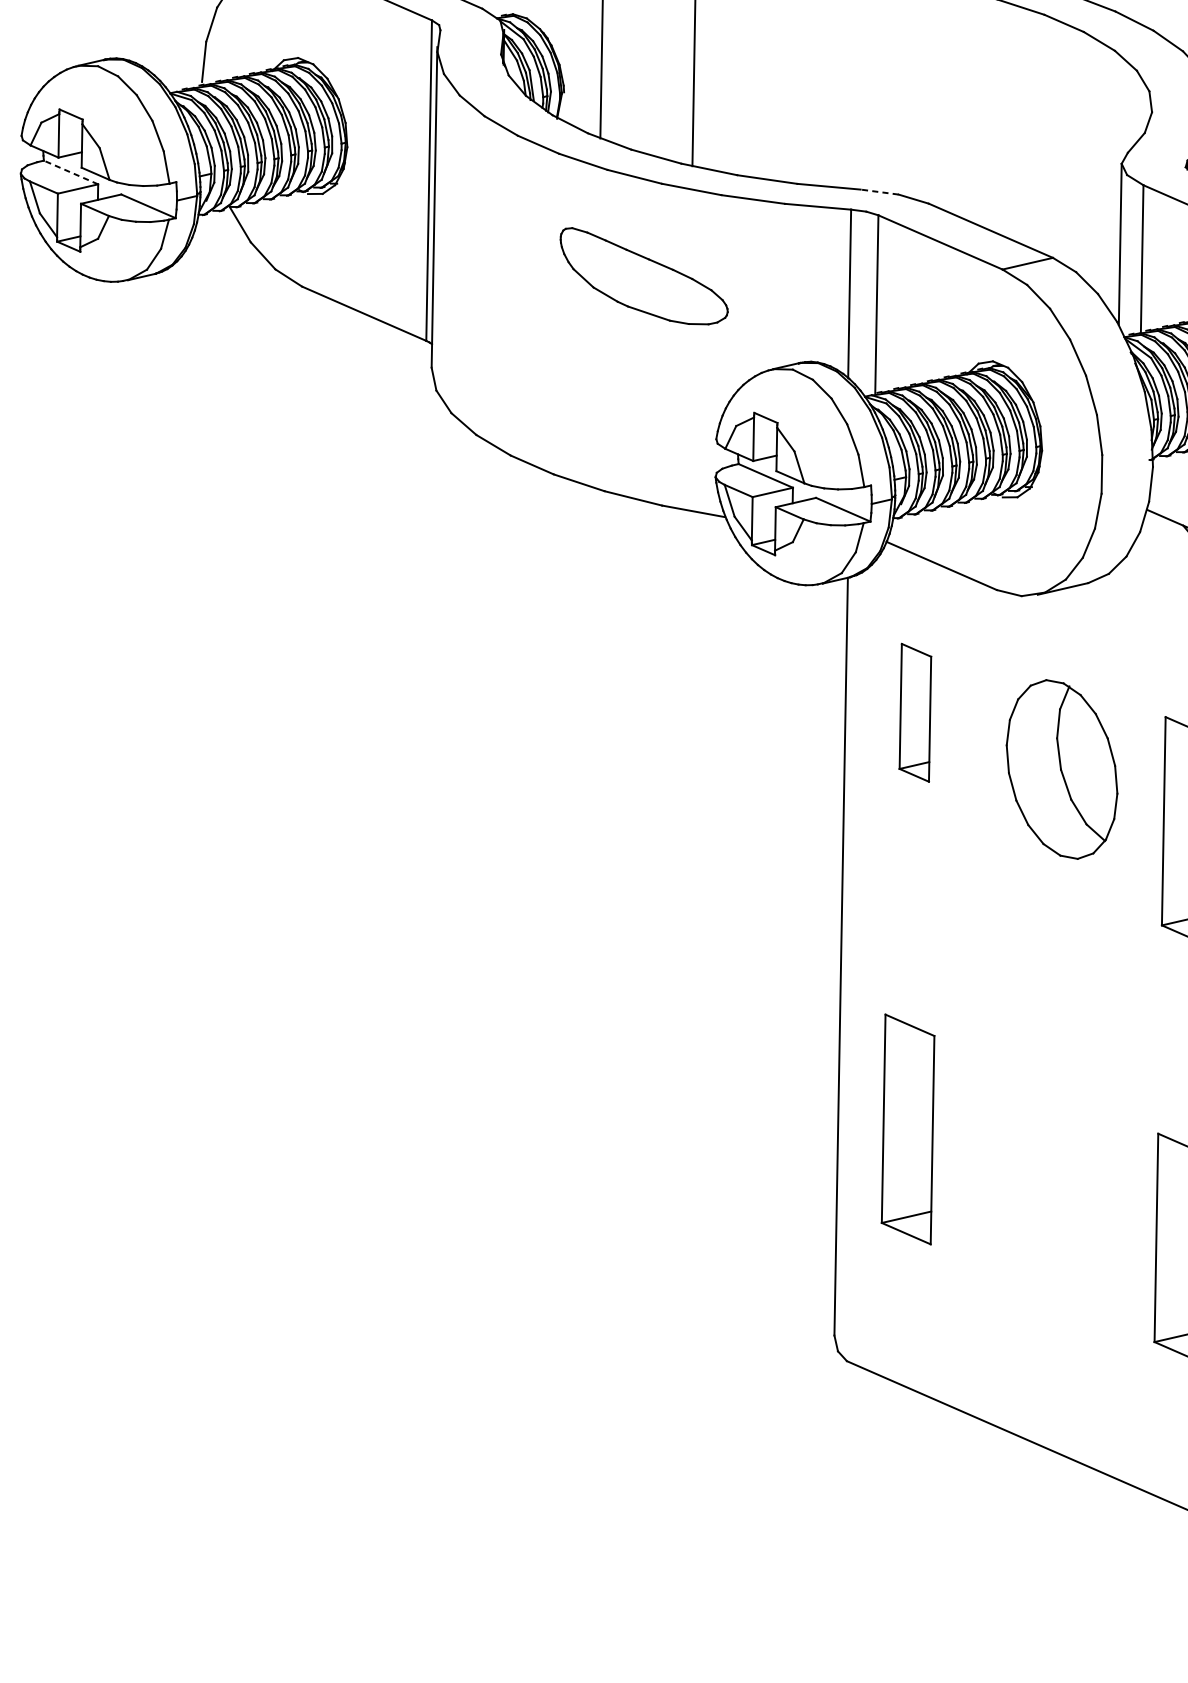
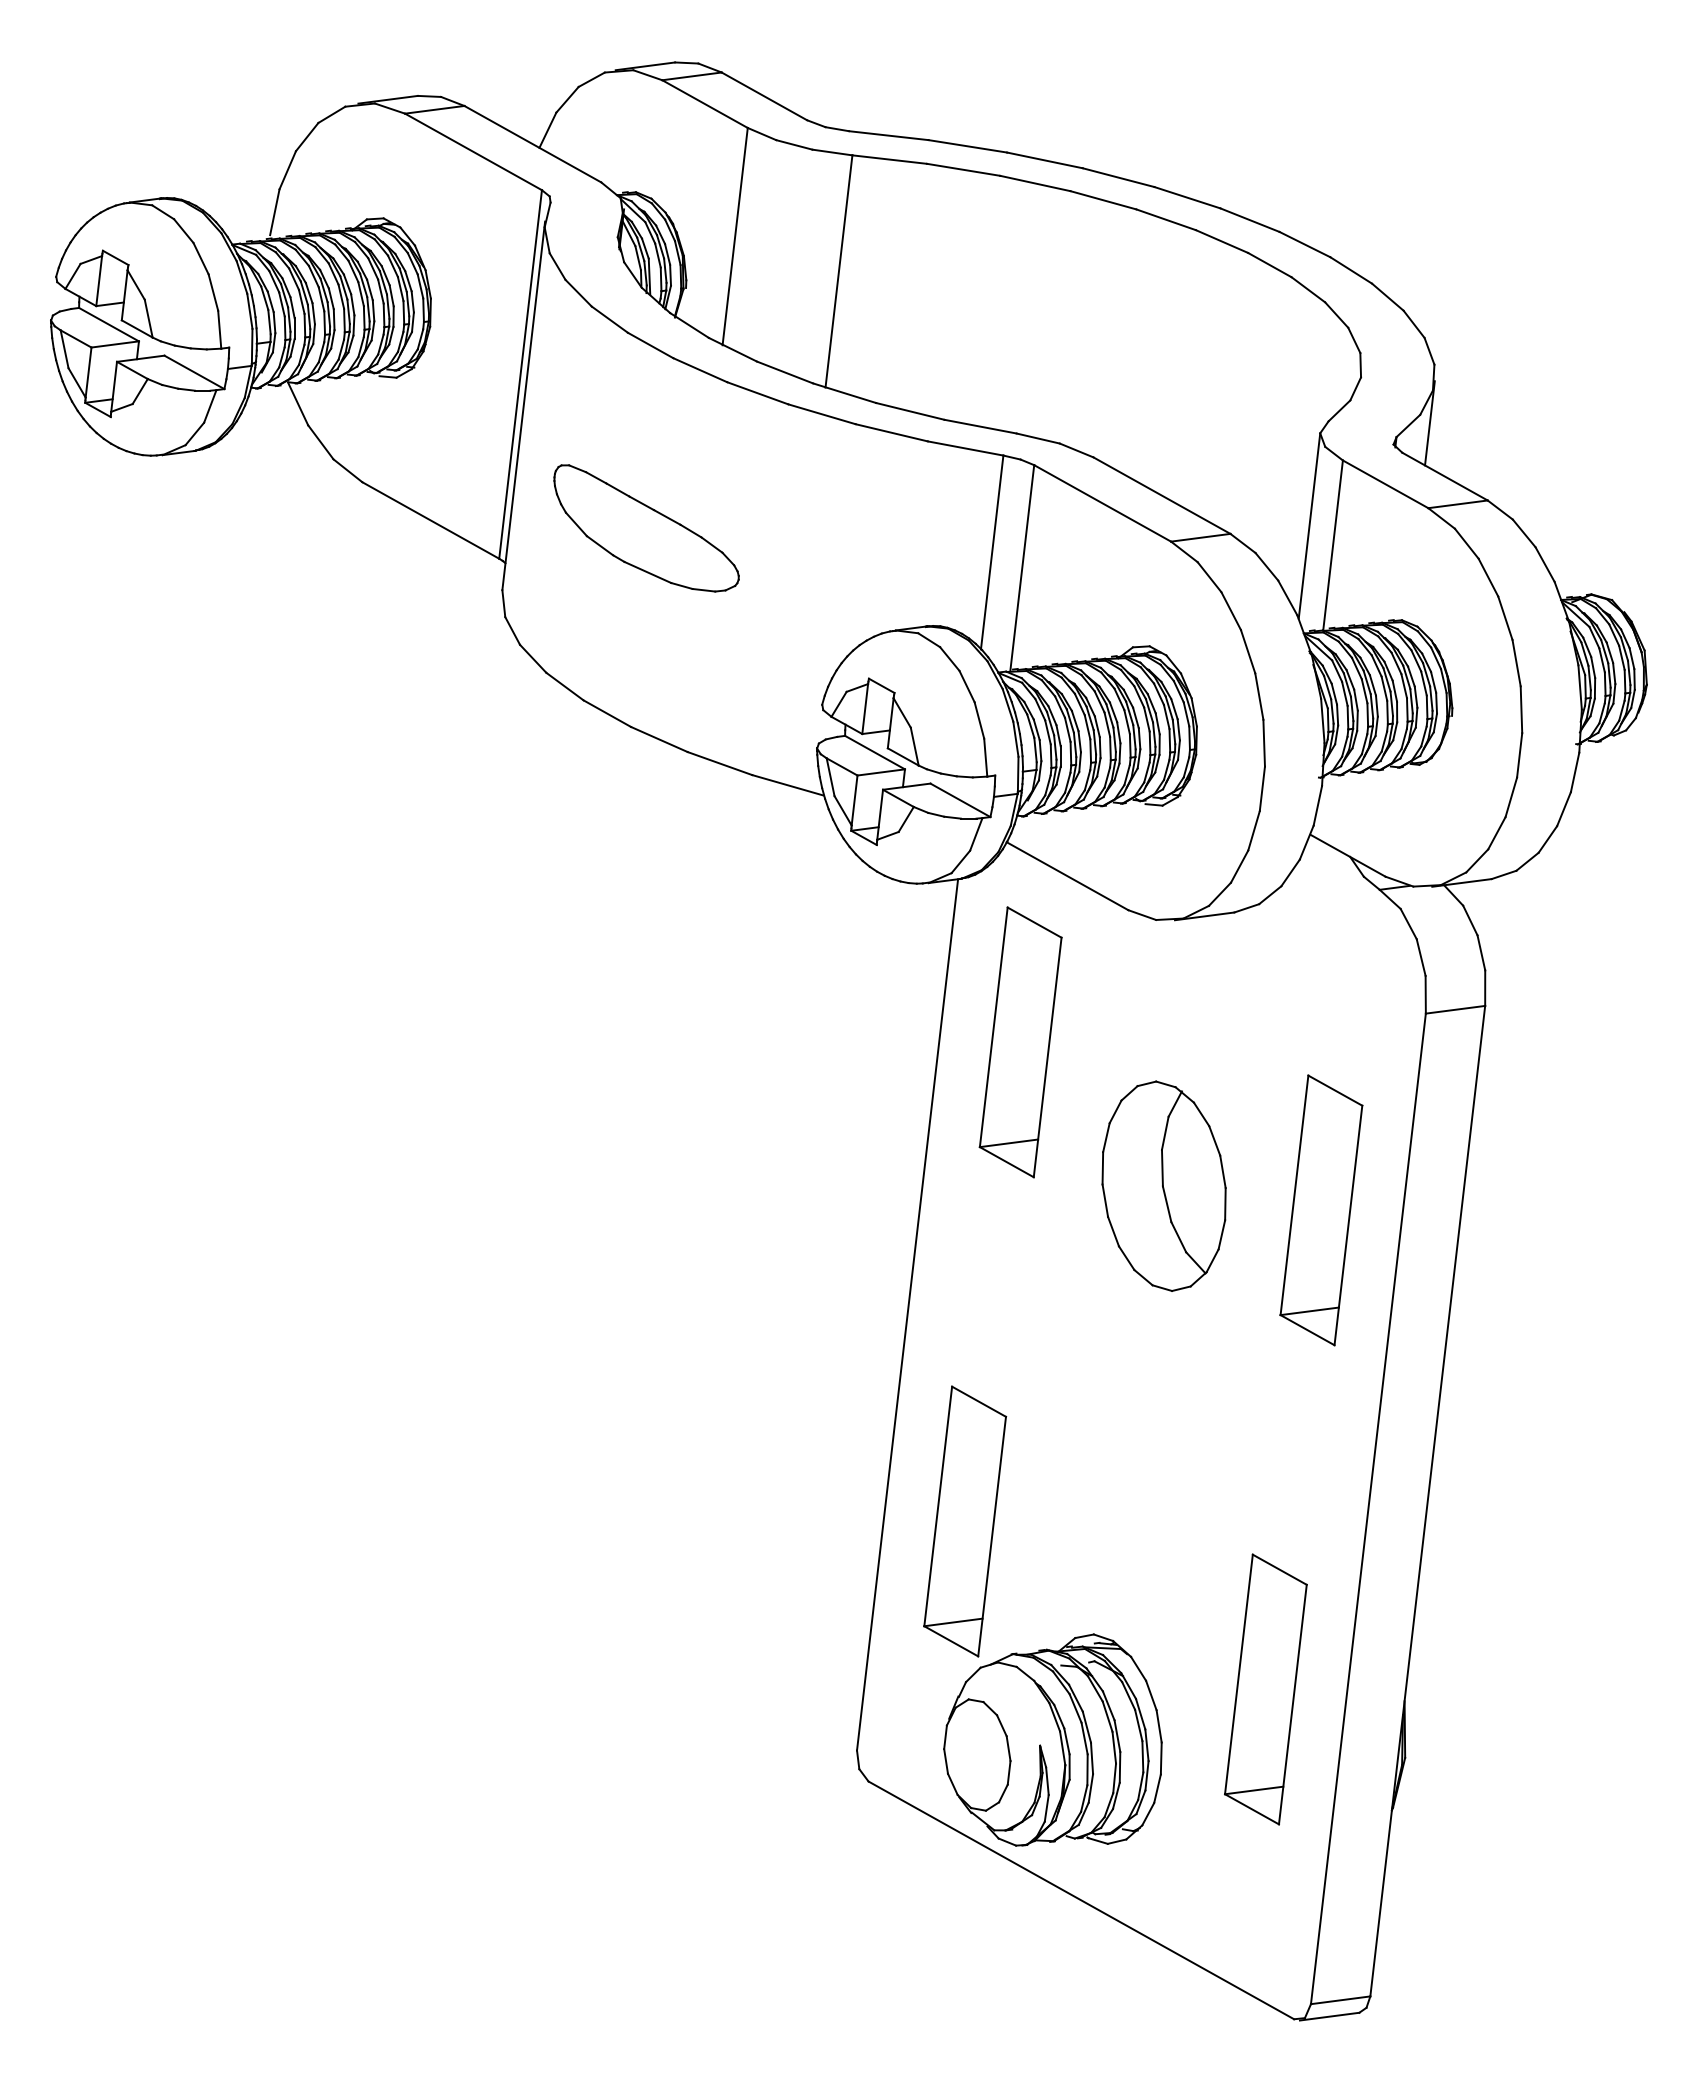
line: (70, 172) -> (108, 324), dashed -> solid
line: (879, 192) -> (1037, 438), dashed -> solid
part: (644, 275) -> (646, 528), moved
part: (915, 712) -> (1020, 1042), size x1.67
part: (1061, 768) -> (1163, 1185), moved
part: (1001, 1309) -> (1052, 1739), added

